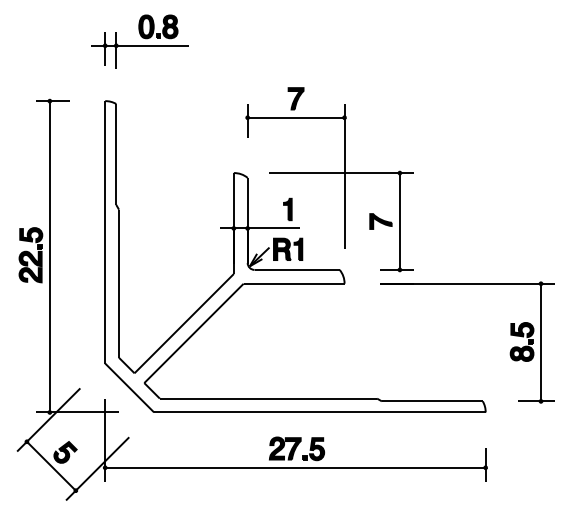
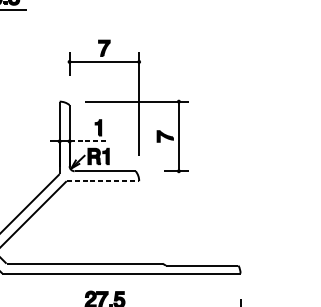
line: (274, 228) -> (88, 141), solid -> dashed
line: (294, 283) -> (103, 180), solid -> dashed
part: (509, 352) -> (257, 230), removed

